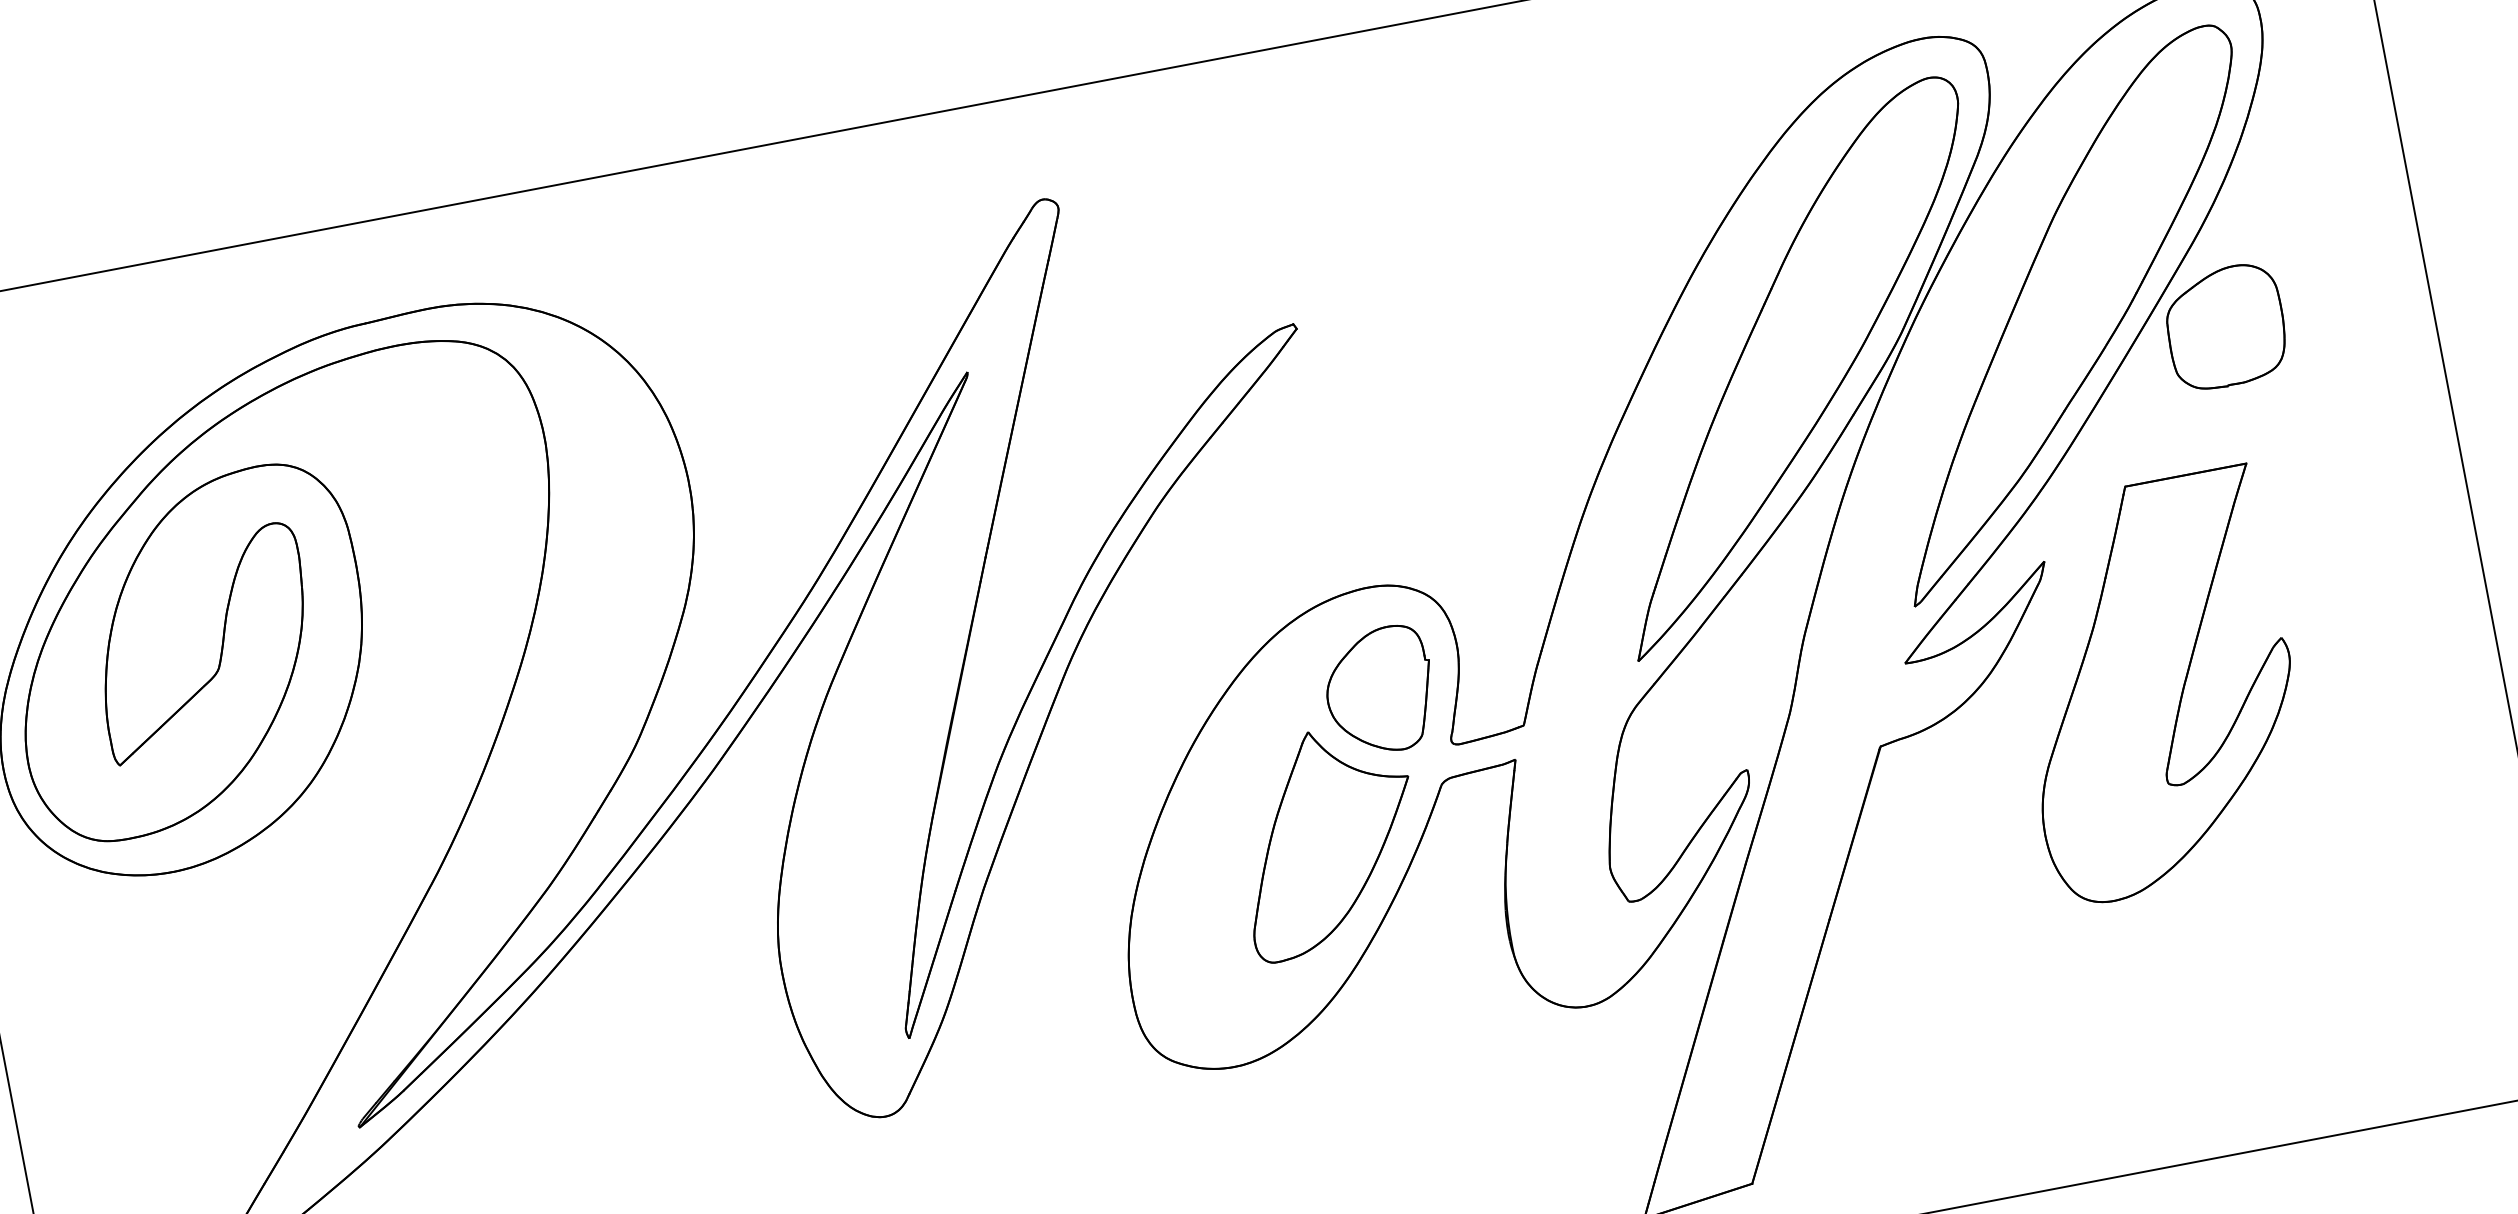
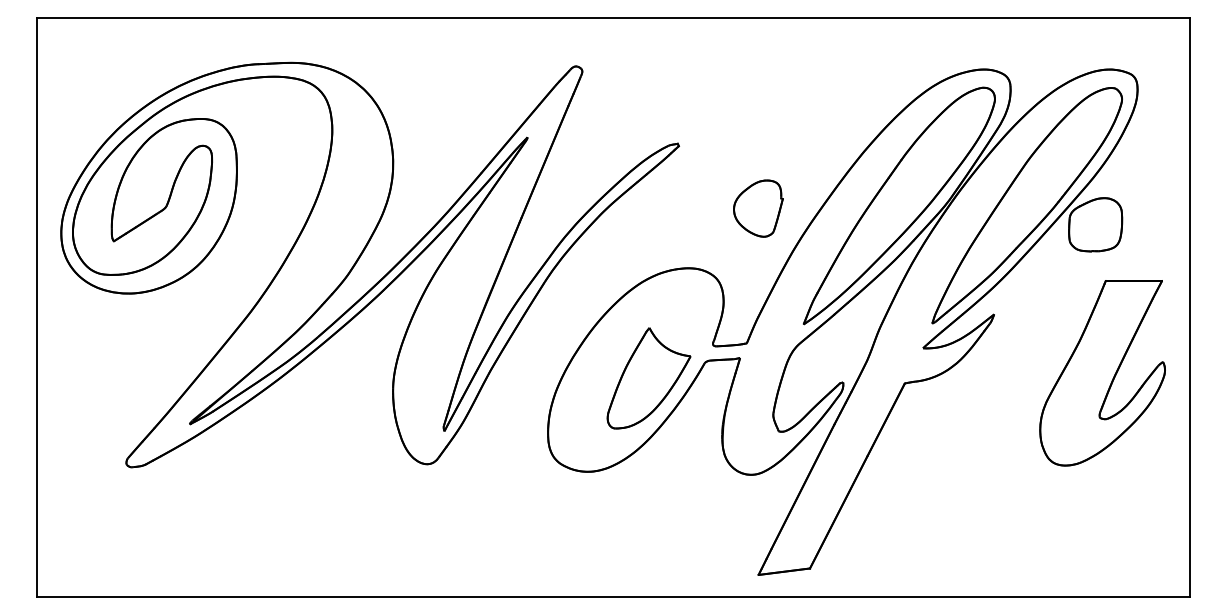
part: (2155, 687) -> (1102, 373), moved
part: (1380, 690) -> (758, 208), moved

